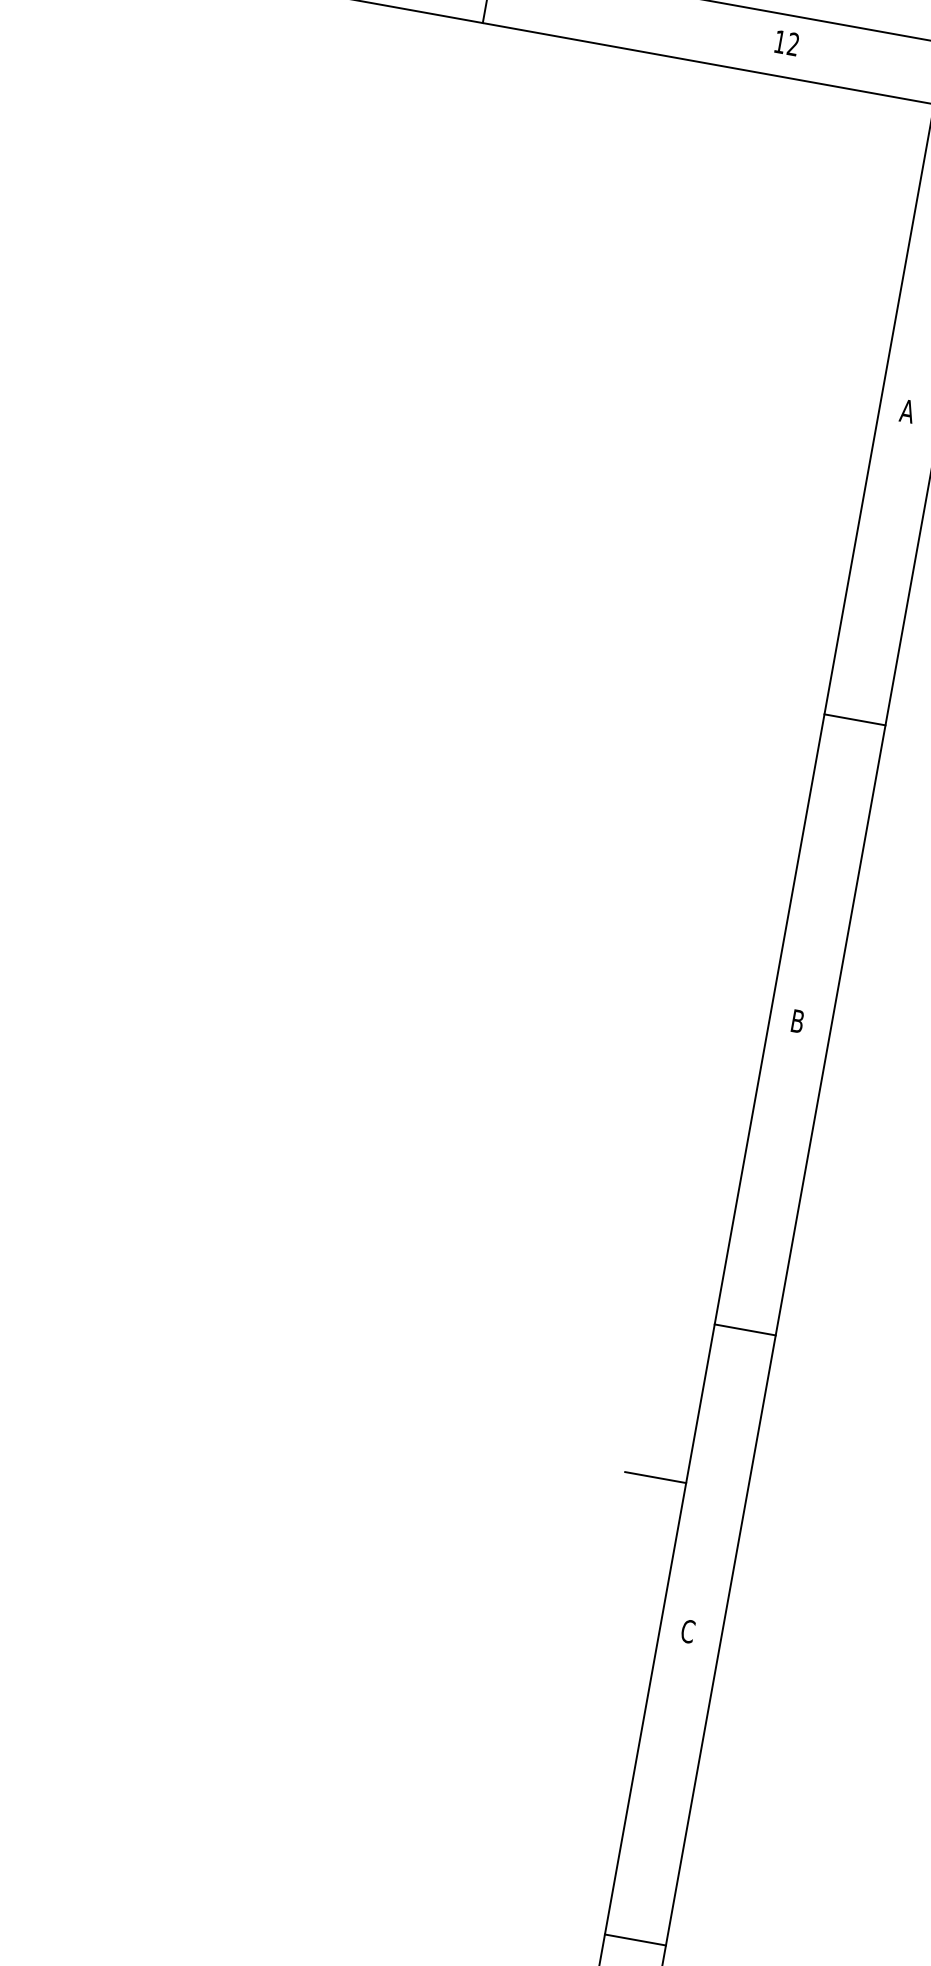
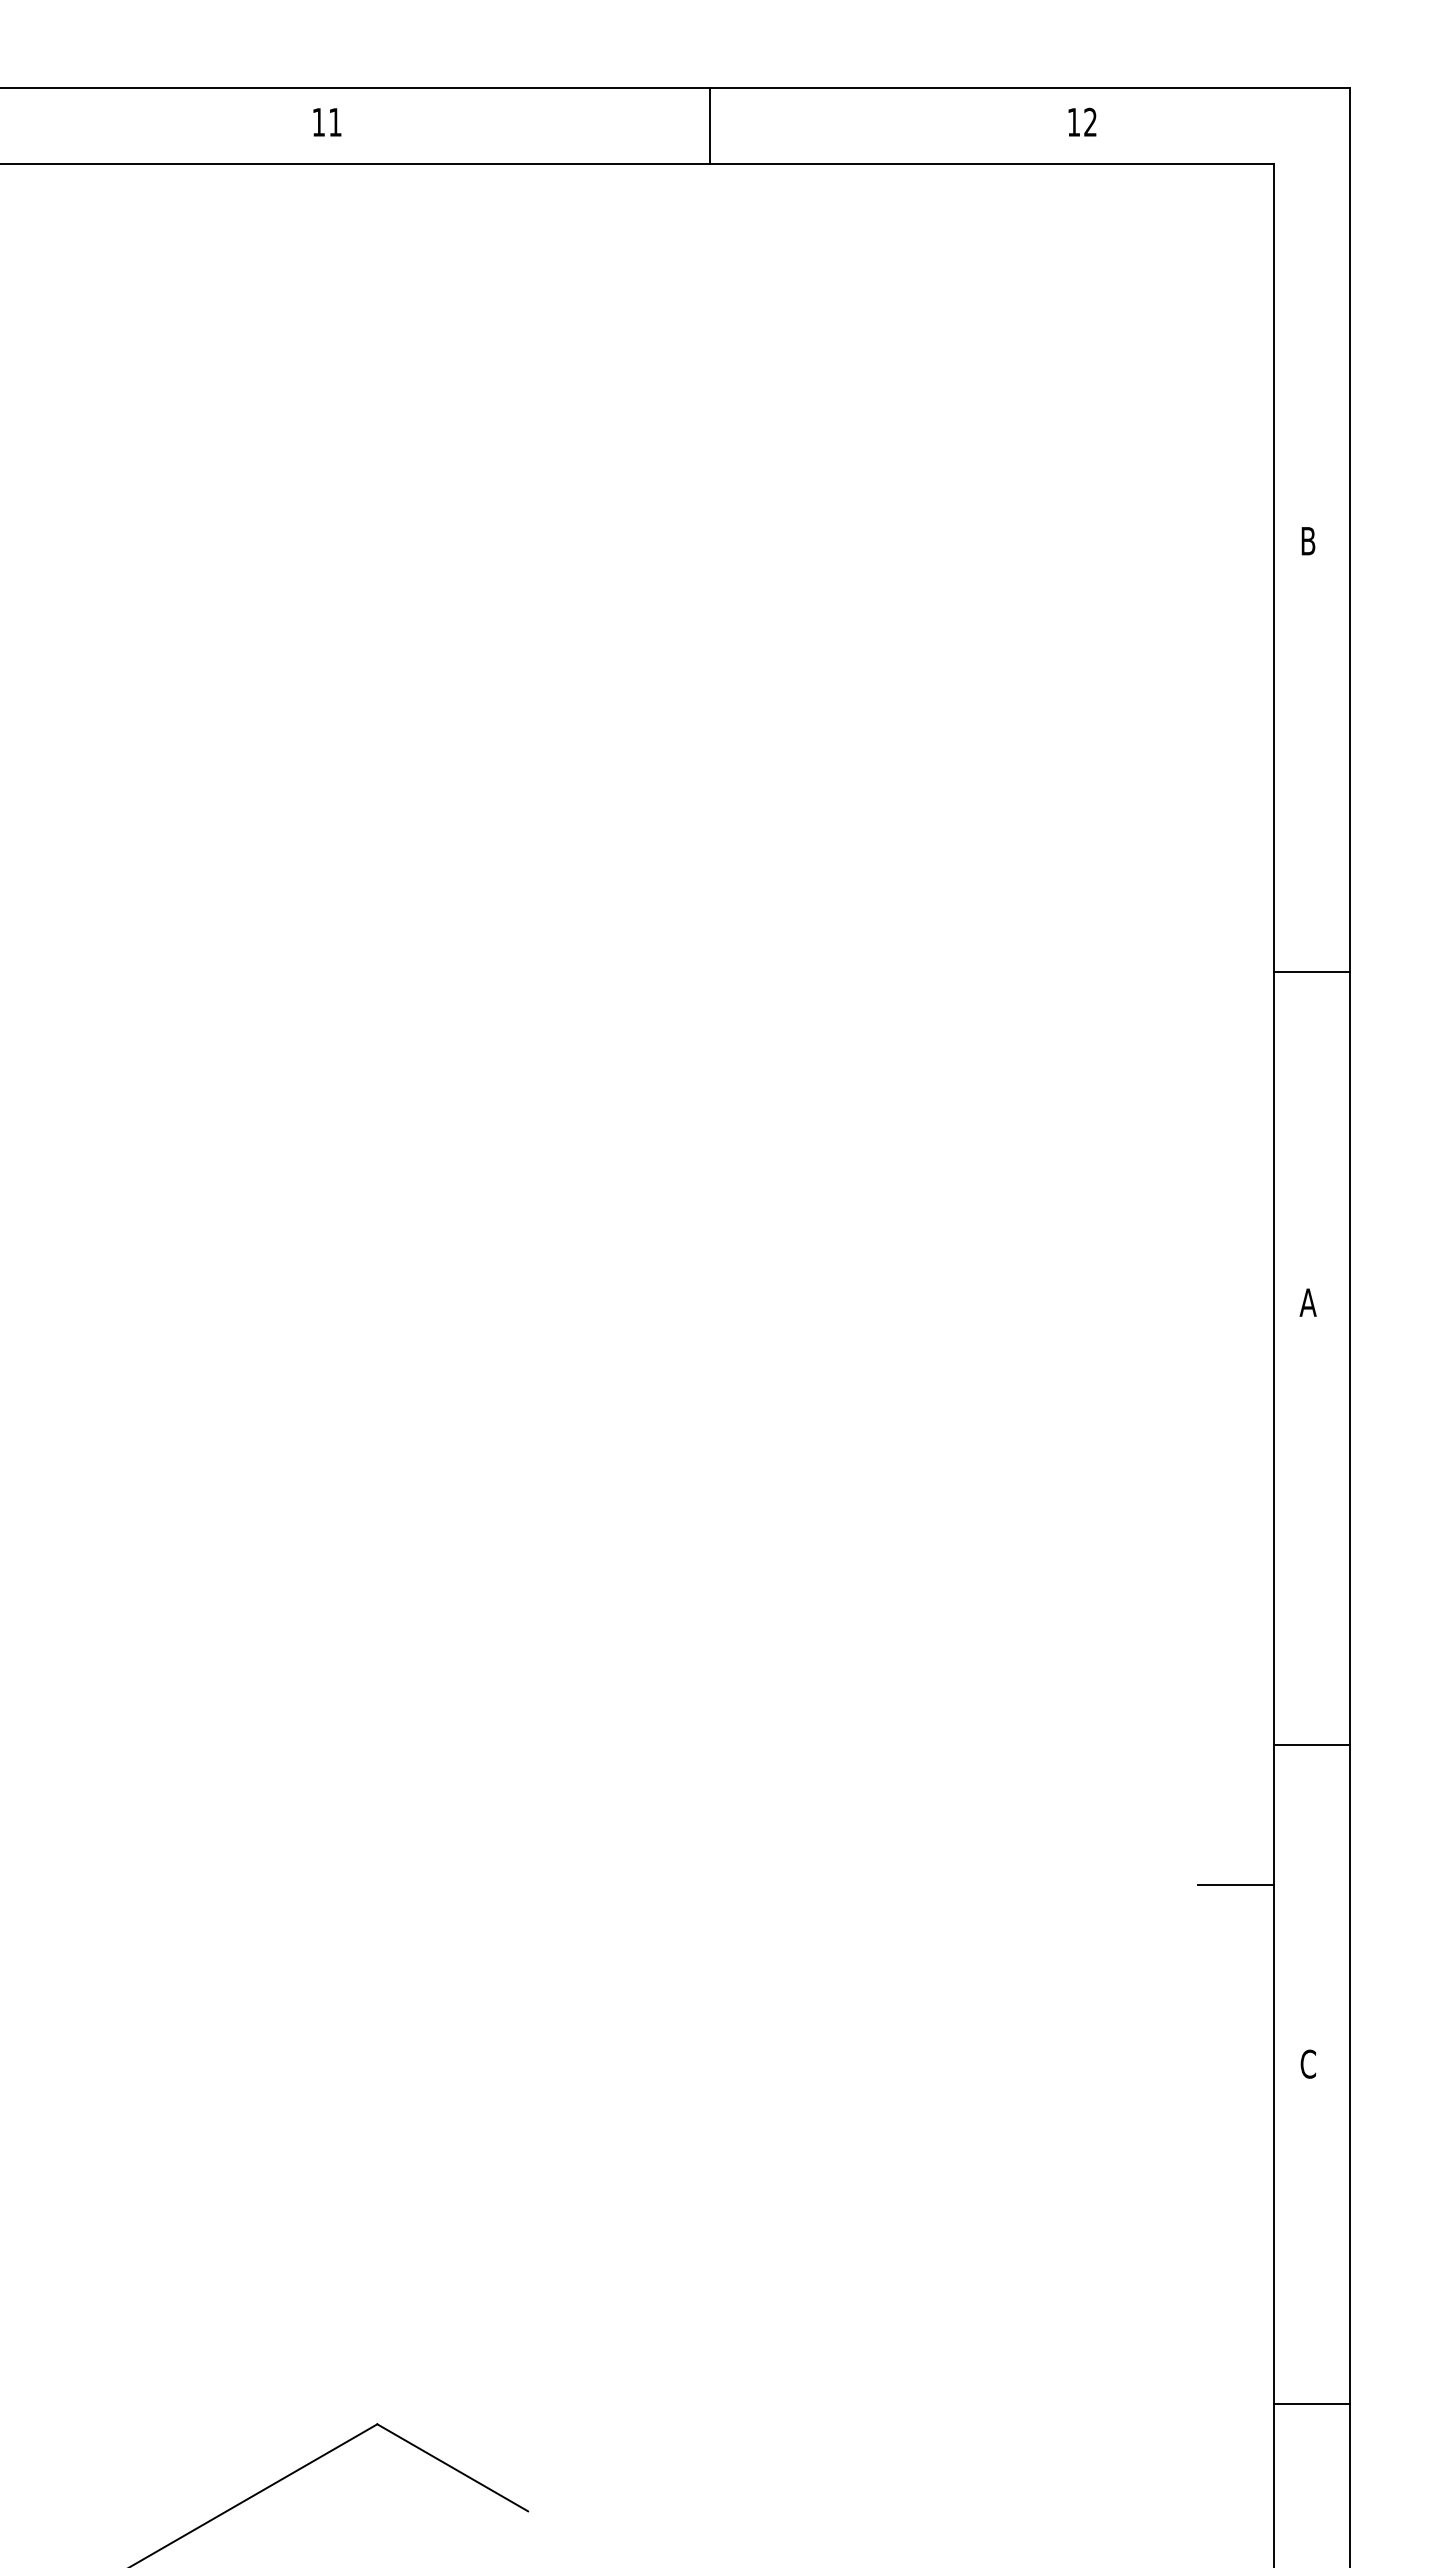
text: (906, 411) -> (1307, 541), A -> B
line: (854, 719) -> (1311, 971), moved
text: (797, 1021) -> (1307, 1302), B -> A
line: (744, 1330) -> (1311, 1745), moved
line: (635, 1939) -> (1311, 2403), moved

